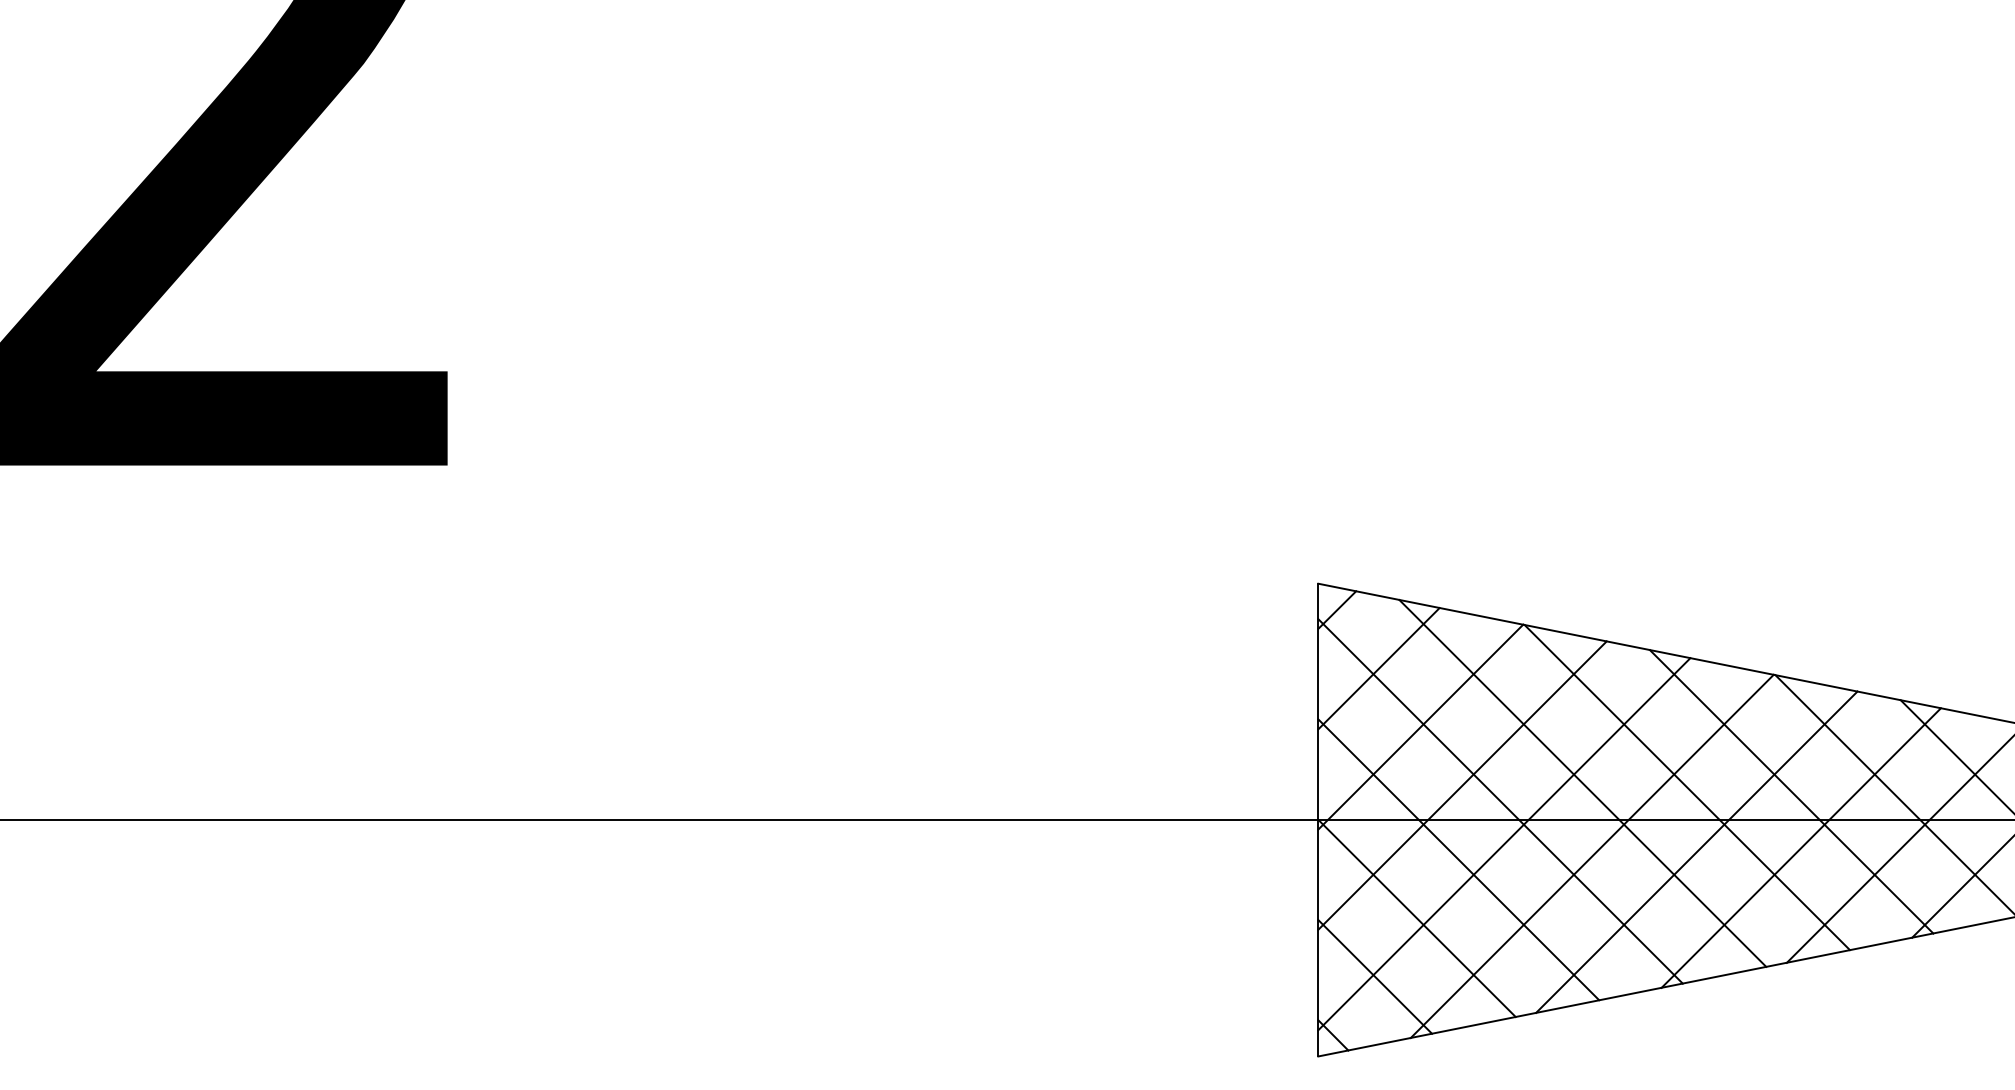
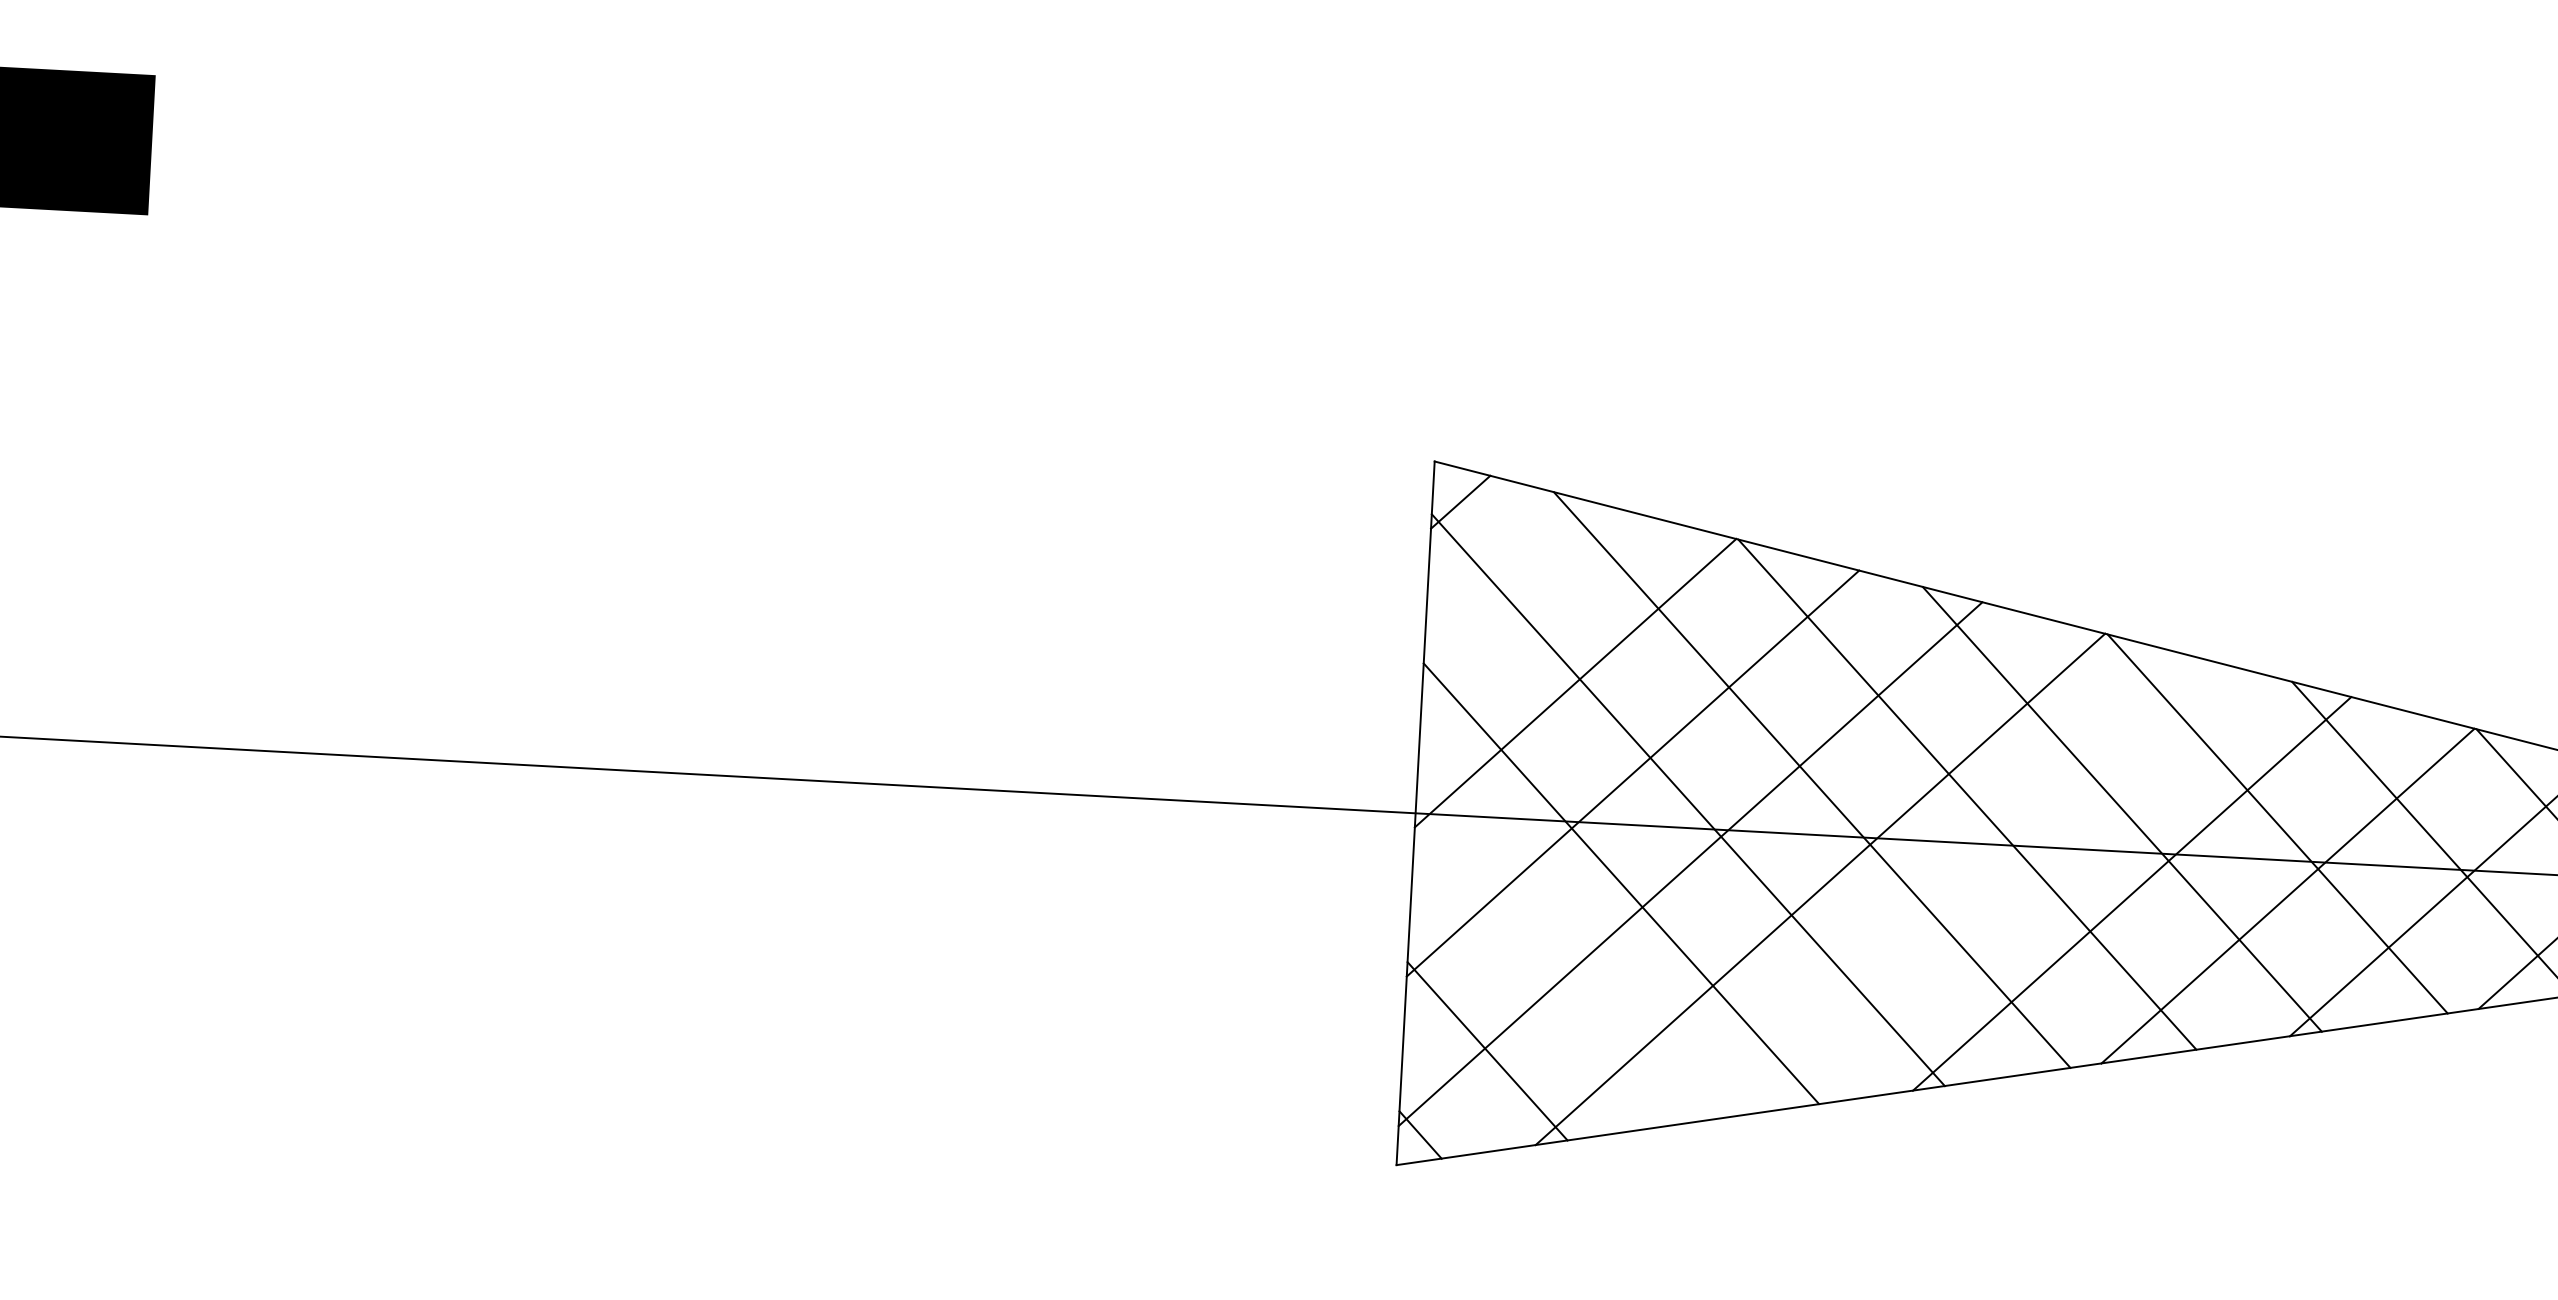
line: (1378, 668) -> (1517, 592), removed
line: (1696, 851) -> (1975, 890), removed
line: (1416, 917) -> (1553, 966), removed

